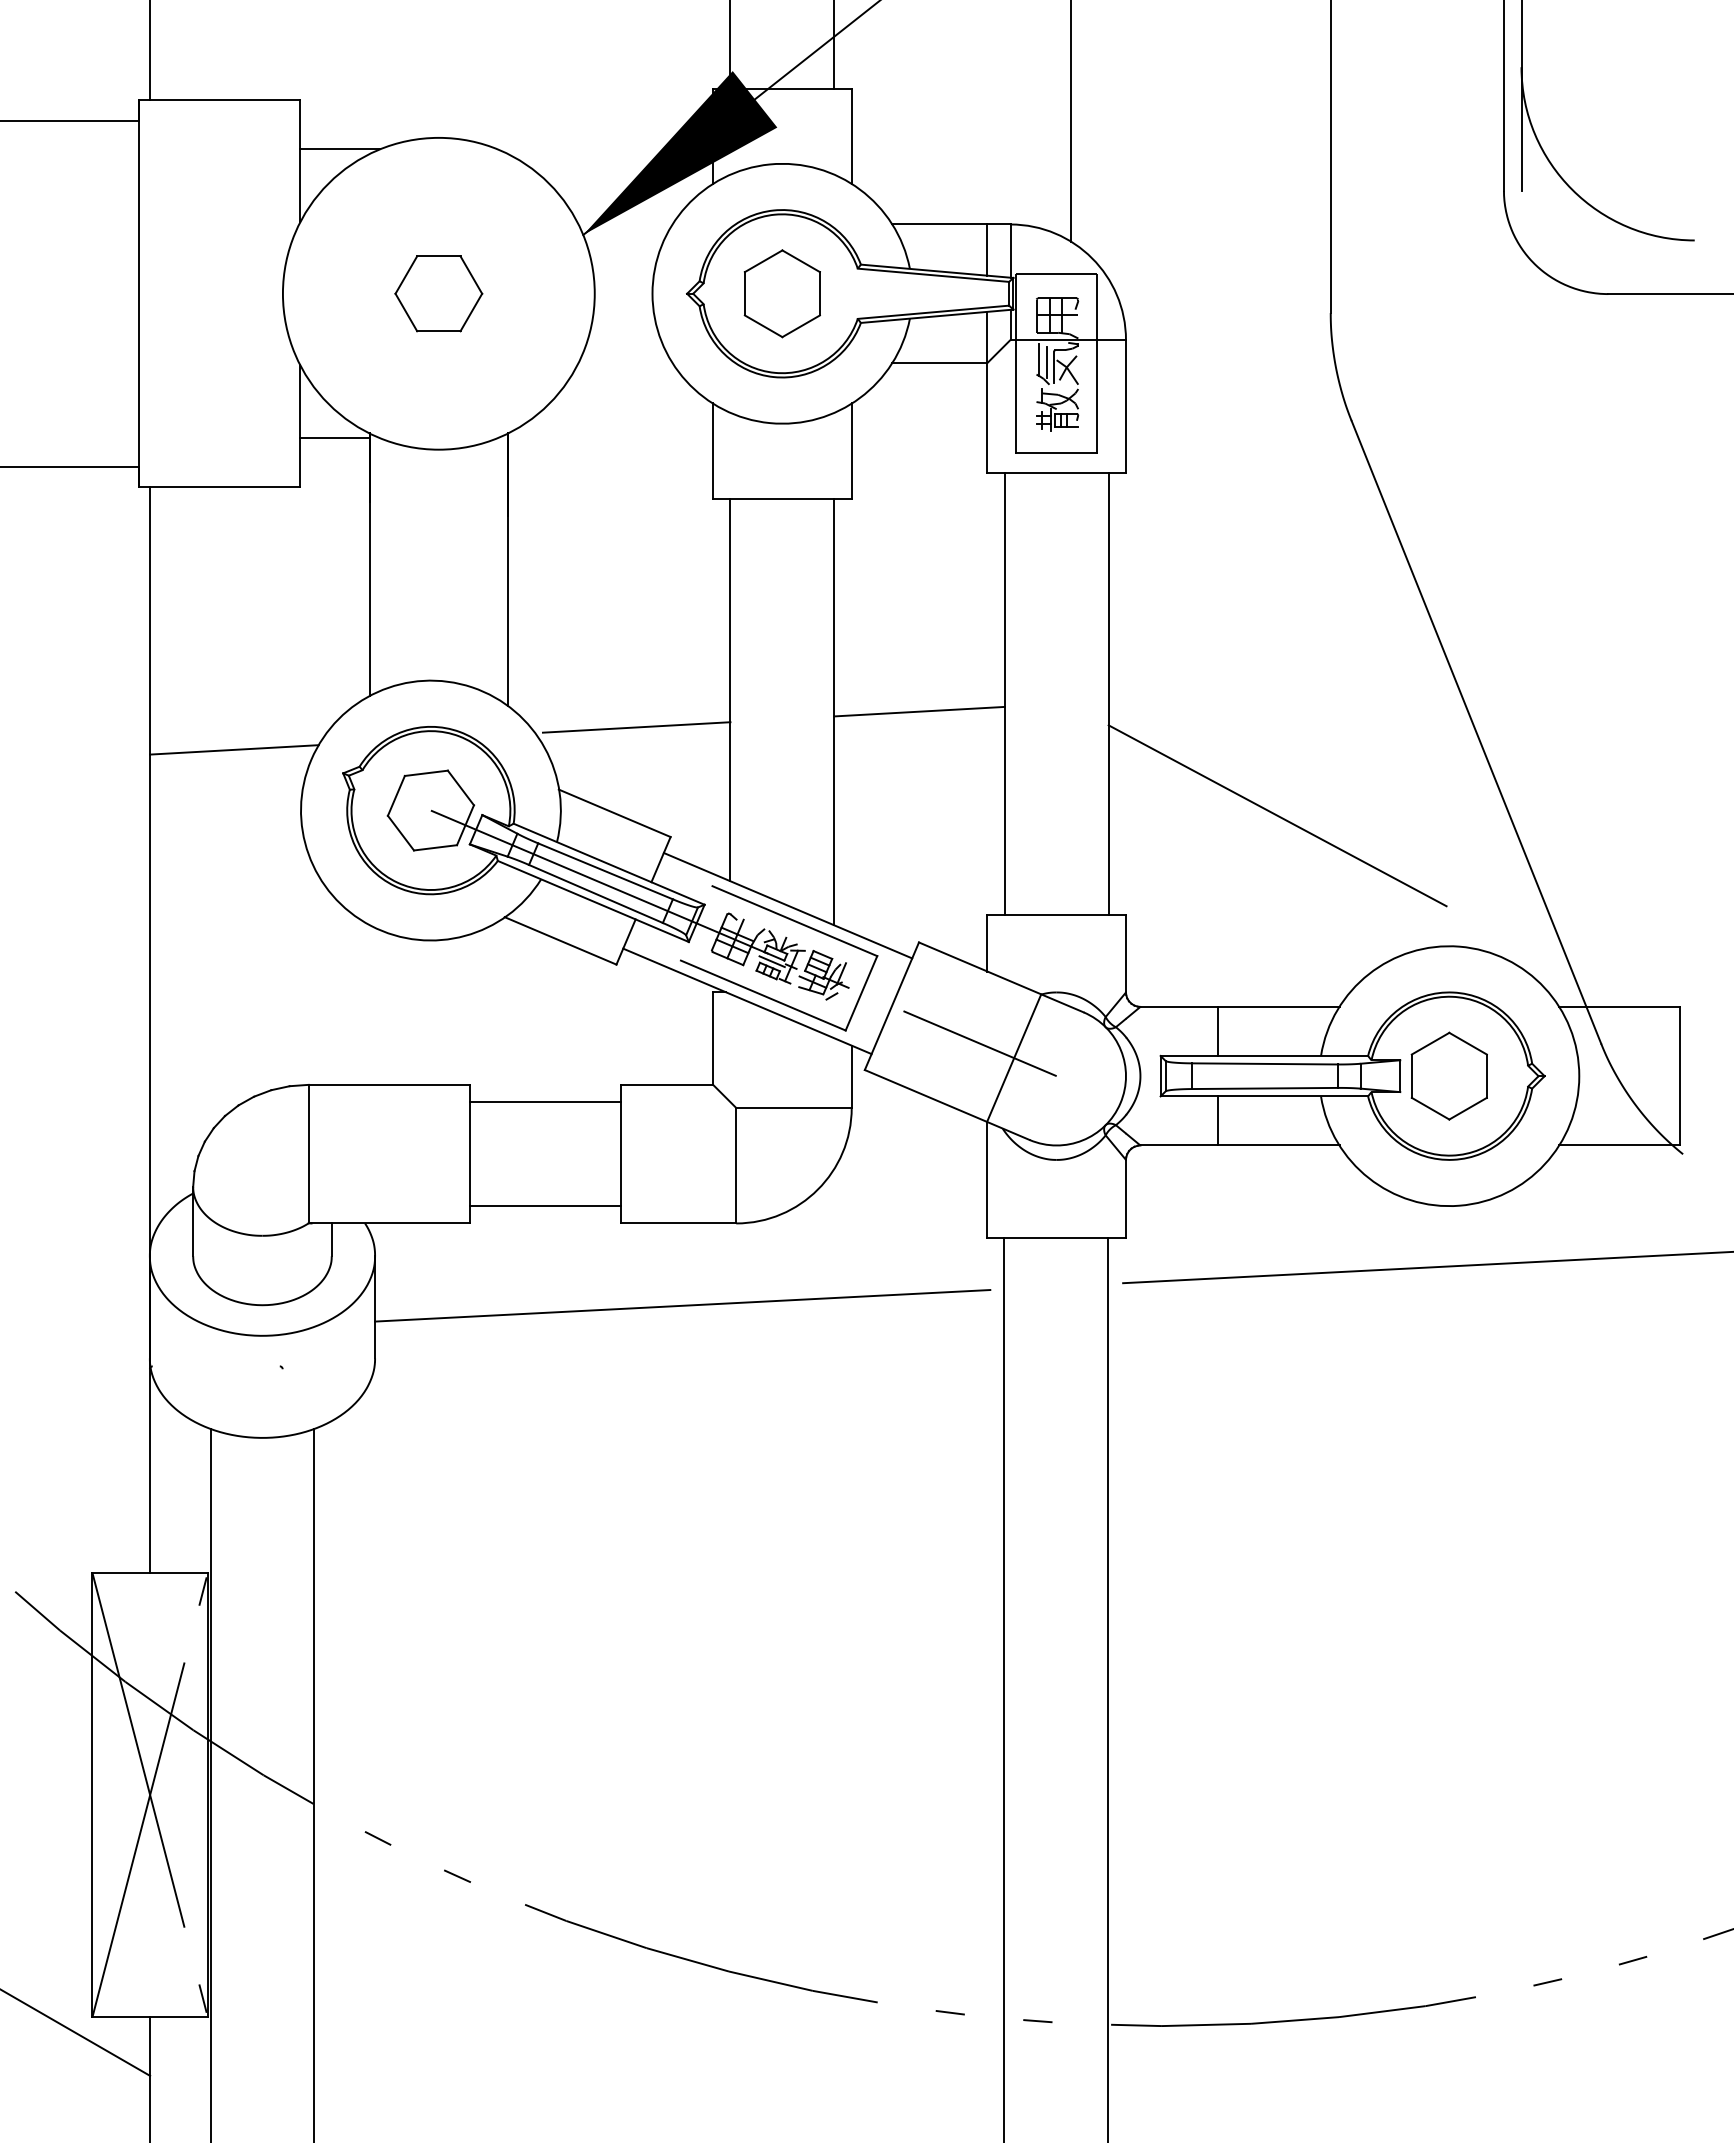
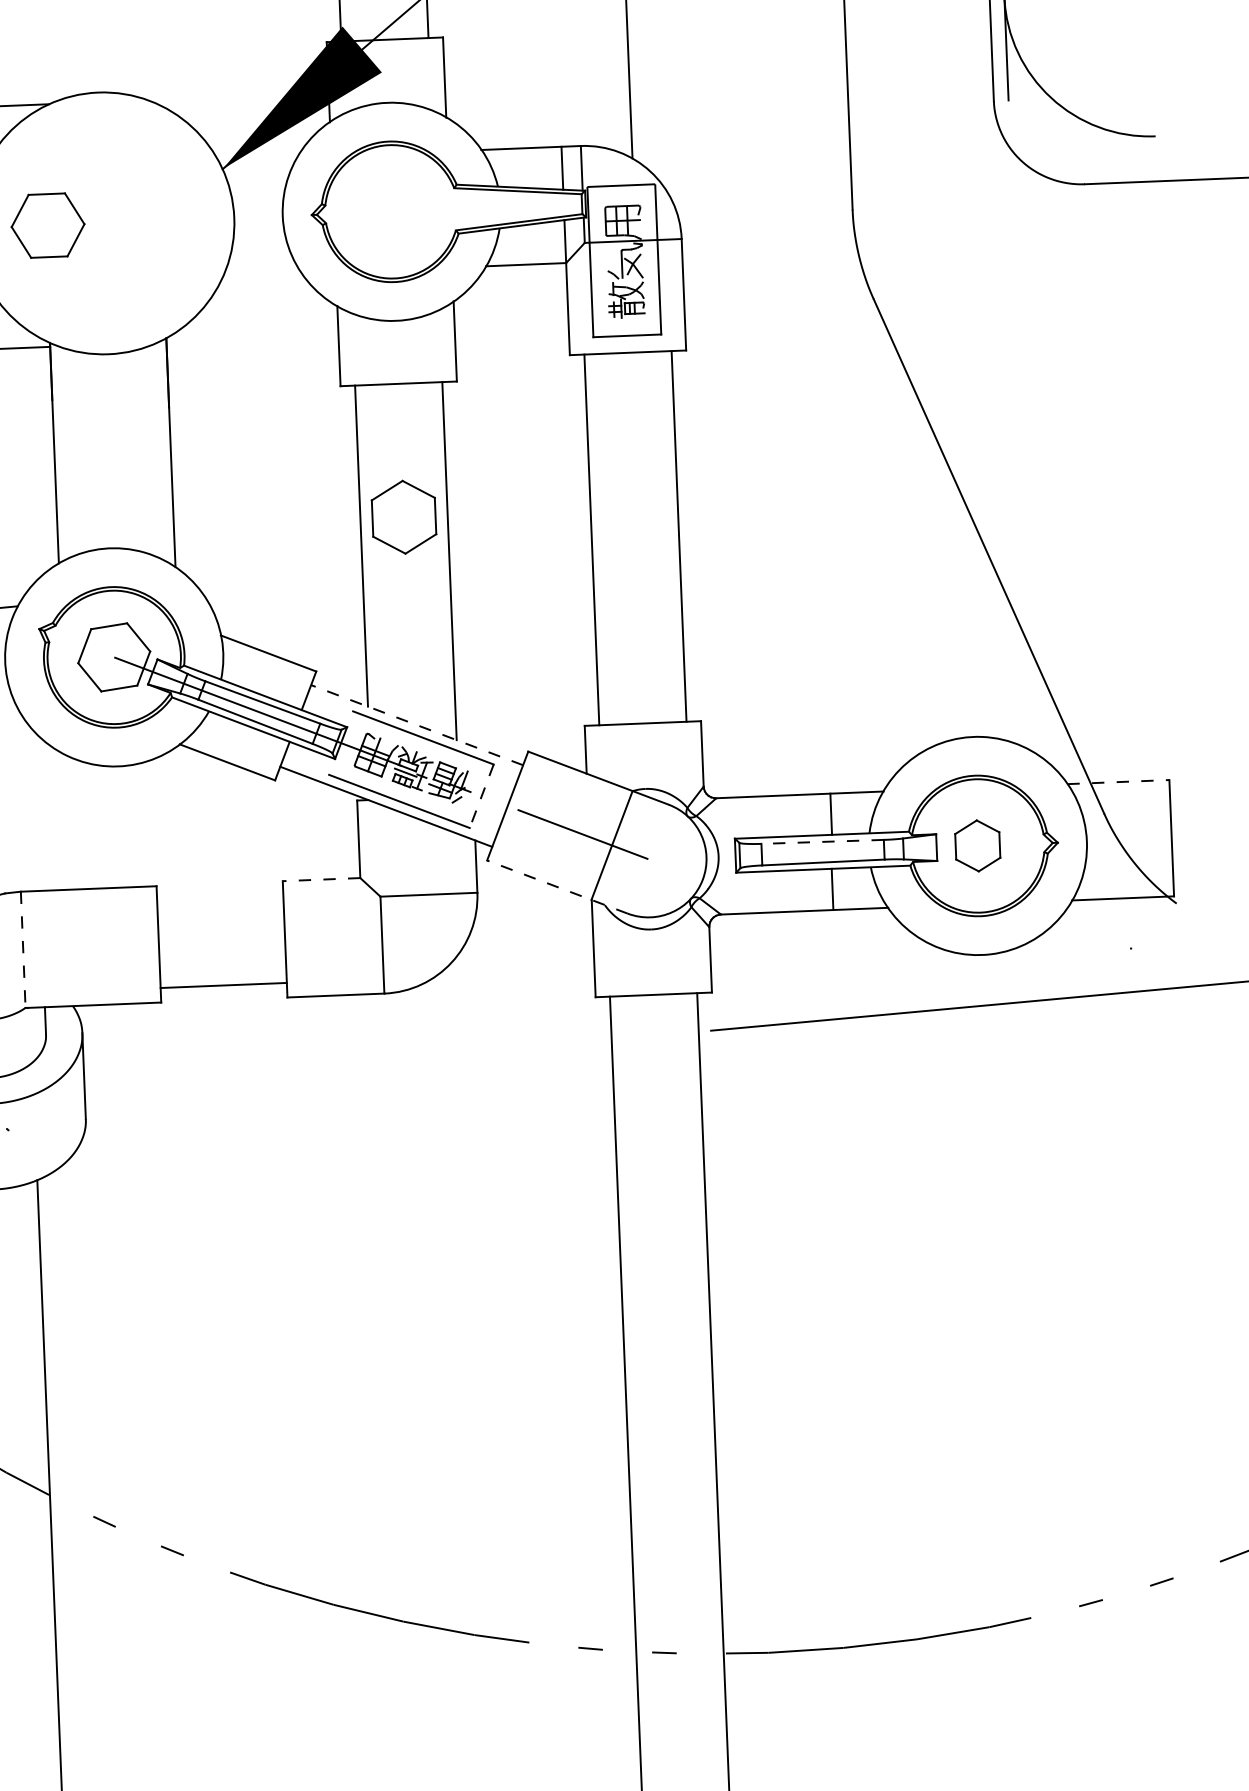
part: (438, 293) -> (47, 225), moved
part: (781, 293) -> (403, 517), moved
line: (1039, 360) -> (609, 259), removed
line: (1046, 362) -> (615, 260), removed
line: (919, 711) -> (520, 557), removed
line: (636, 727) -> (283, 580), removed
line: (1277, 815) -> (824, 632), removed
line: (788, 905) -> (417, 725), solid -> dashed
line: (861, 993) -> (481, 796), solid -> dashed
line: (1619, 1006) -> (1118, 781), solid -> dashed
line: (1218, 1030) -> (831, 813), moved
line: (1264, 1063) -> (822, 841), solid -> dashed
part: (1448, 1075) -> (977, 845), size x0.7
line: (666, 1084) -> (321, 879), solid -> dashed
line: (545, 1102) -> (220, 898), removed
line: (946, 1104) -> (556, 886), solid -> dashed
line: (1218, 1120) -> (832, 889), moved
line: (308, 1154) -> (23, 950), solid -> dashed
line: (682, 1305) -> (342, 1064), removed

